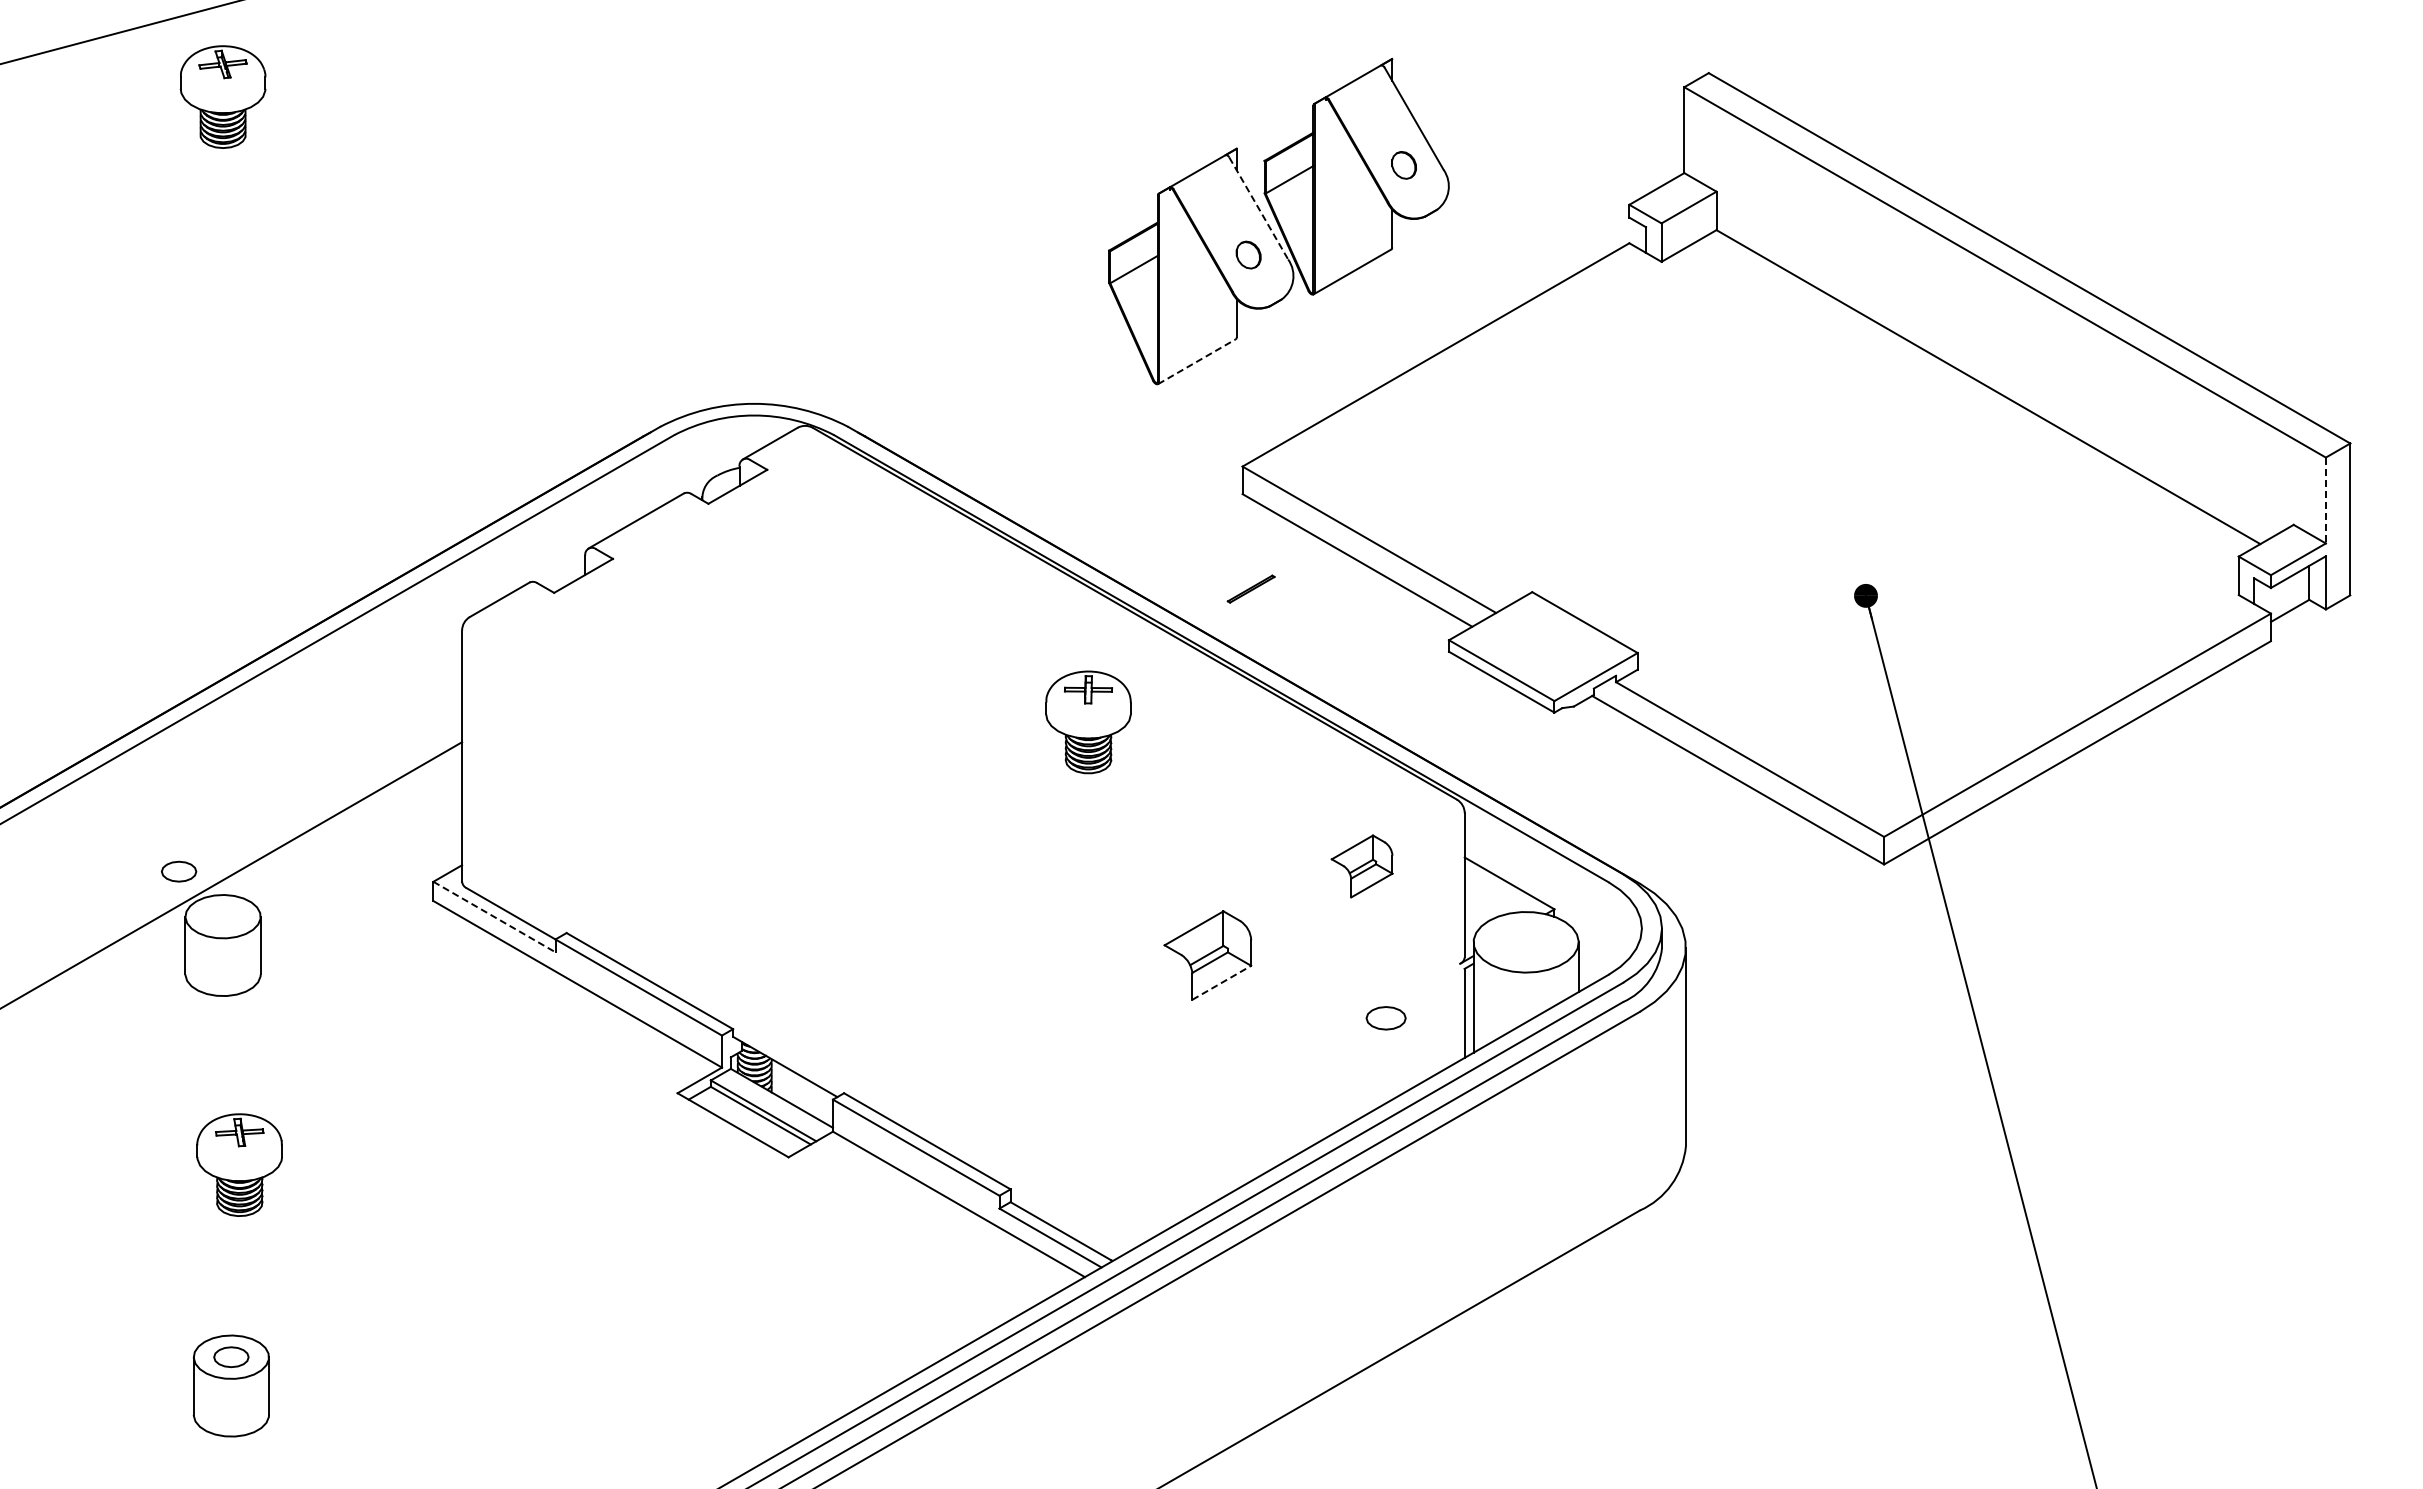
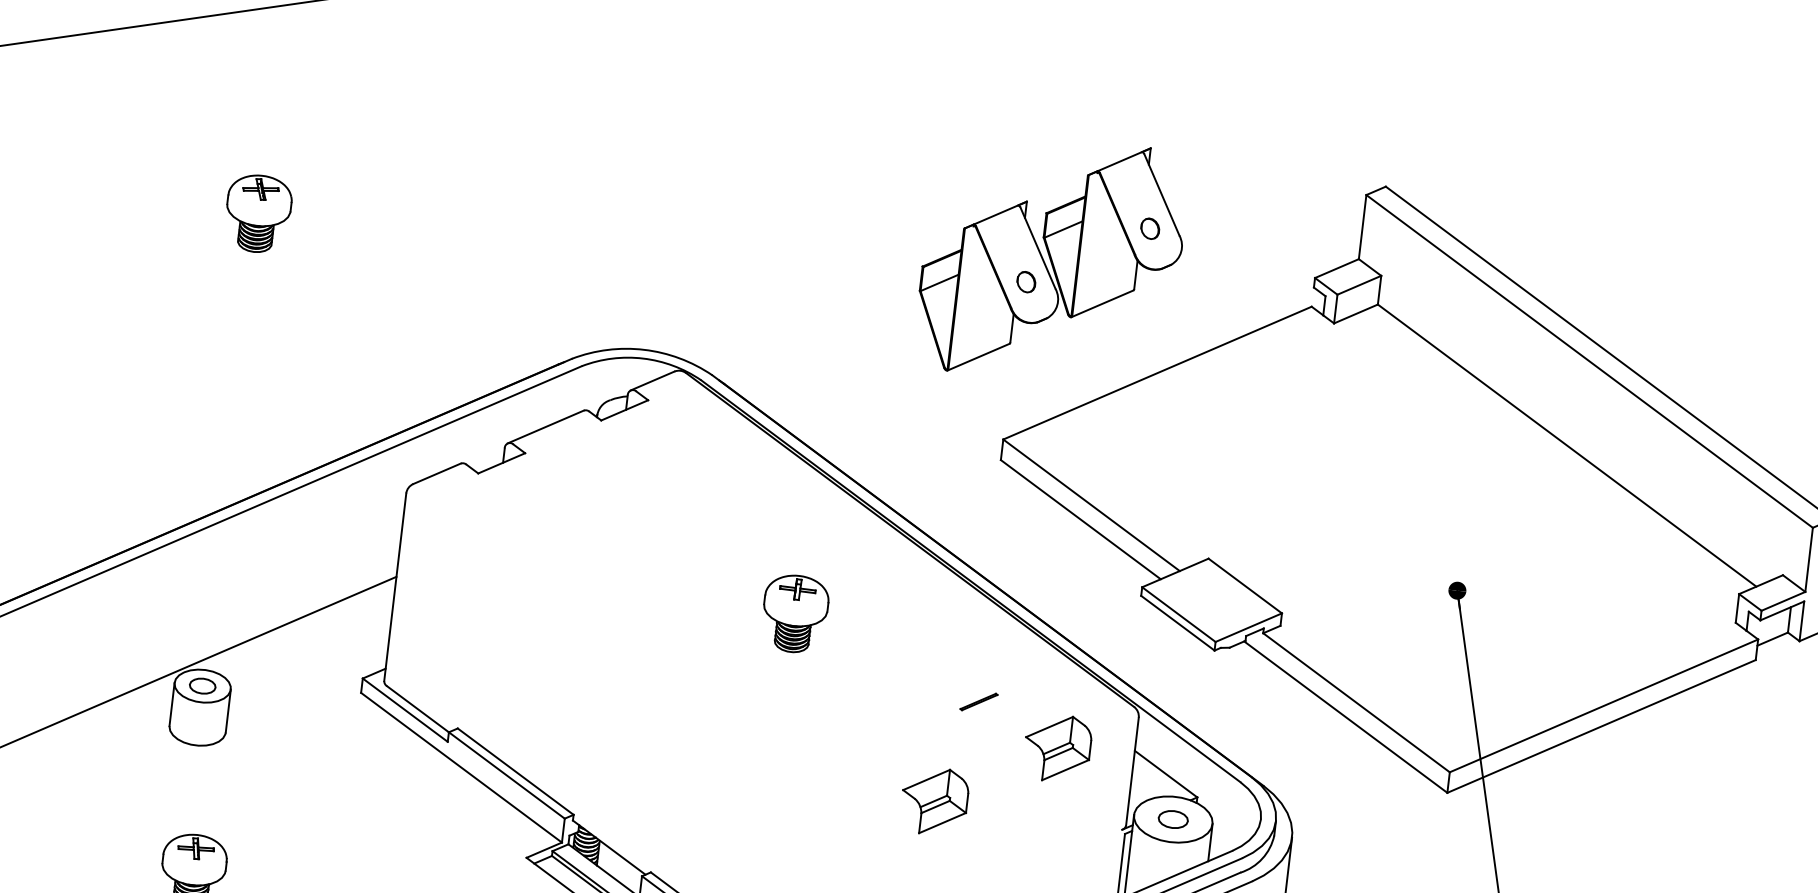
part: (222, 96) -> (257, 213), moved
line: (1258, 208) -> (1037, 248), dashed -> solid
line: (1196, 361) -> (978, 357), dashed -> solid
line: (2325, 500) -> (1808, 559), dashed -> solid
part: (1250, 588) -> (978, 701), moved
part: (1088, 722) -> (795, 614), moved
part: (1361, 866) -> (1057, 748), size x1.43
part: (179, 871) -> (203, 686), moved
line: (494, 917) -> (405, 710), dashed -> solid
line: (1221, 982) -> (942, 822), dashed -> solid
part: (1385, 1018) -> (1172, 819), moved

